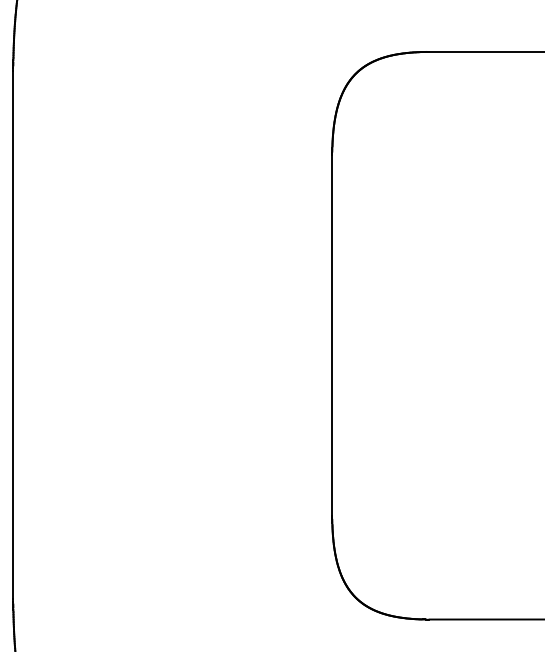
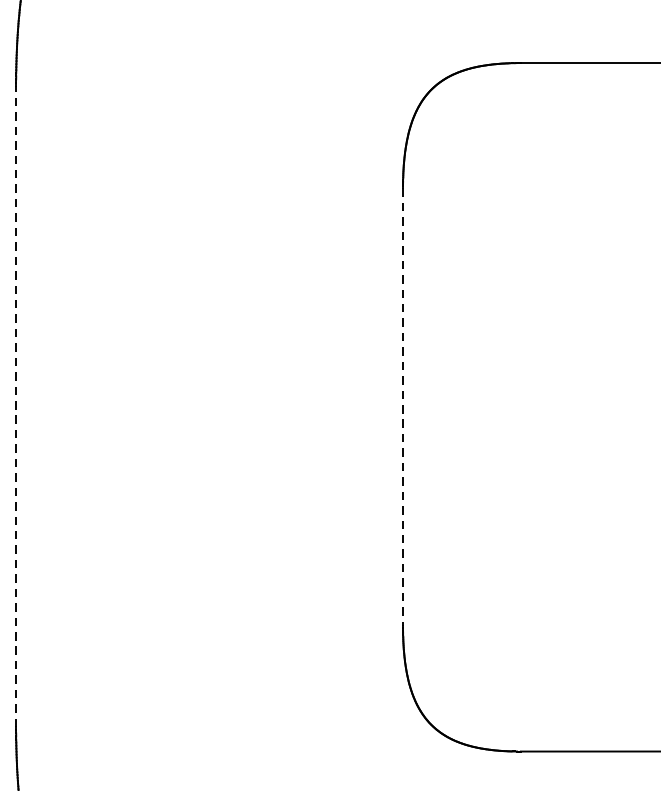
line: (13, 334) -> (16, 405), solid -> dashed
line: (332, 336) -> (403, 408), solid -> dashed

